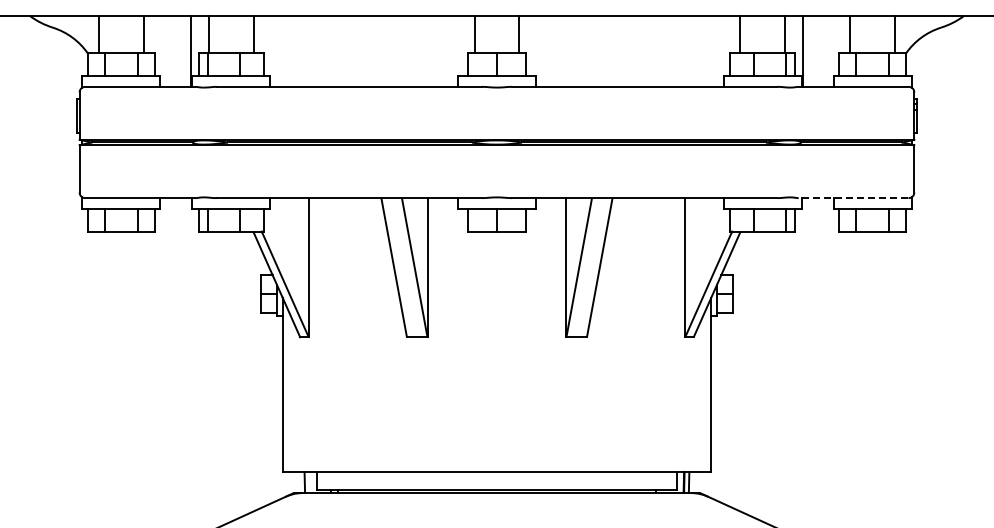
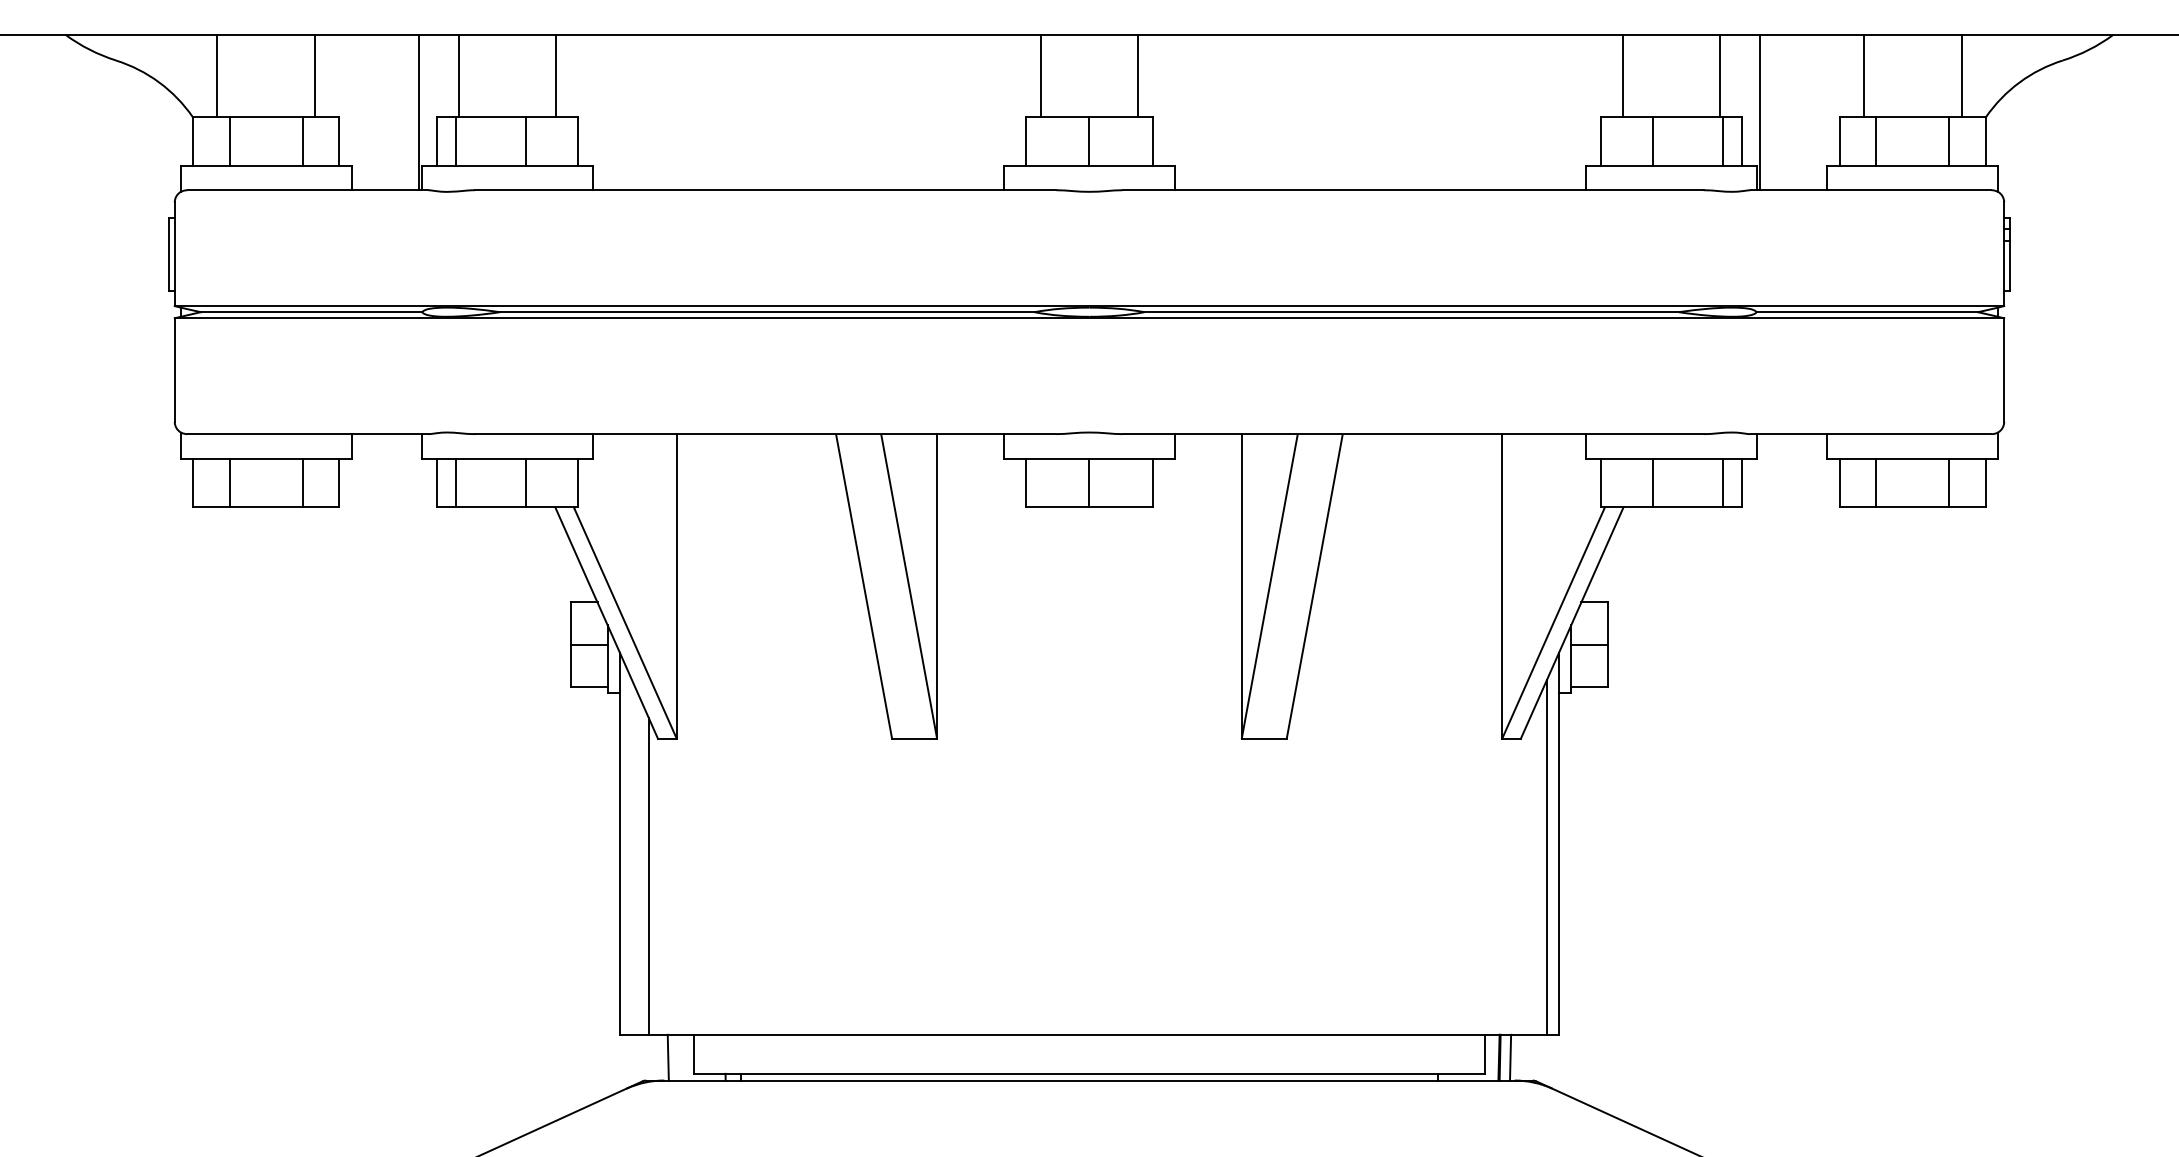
line: (853, 198) -> (1870, 434), dashed -> solid
line: (705, 391) -> (1546, 857), added
line: (295, 399) -> (647, 875), added

